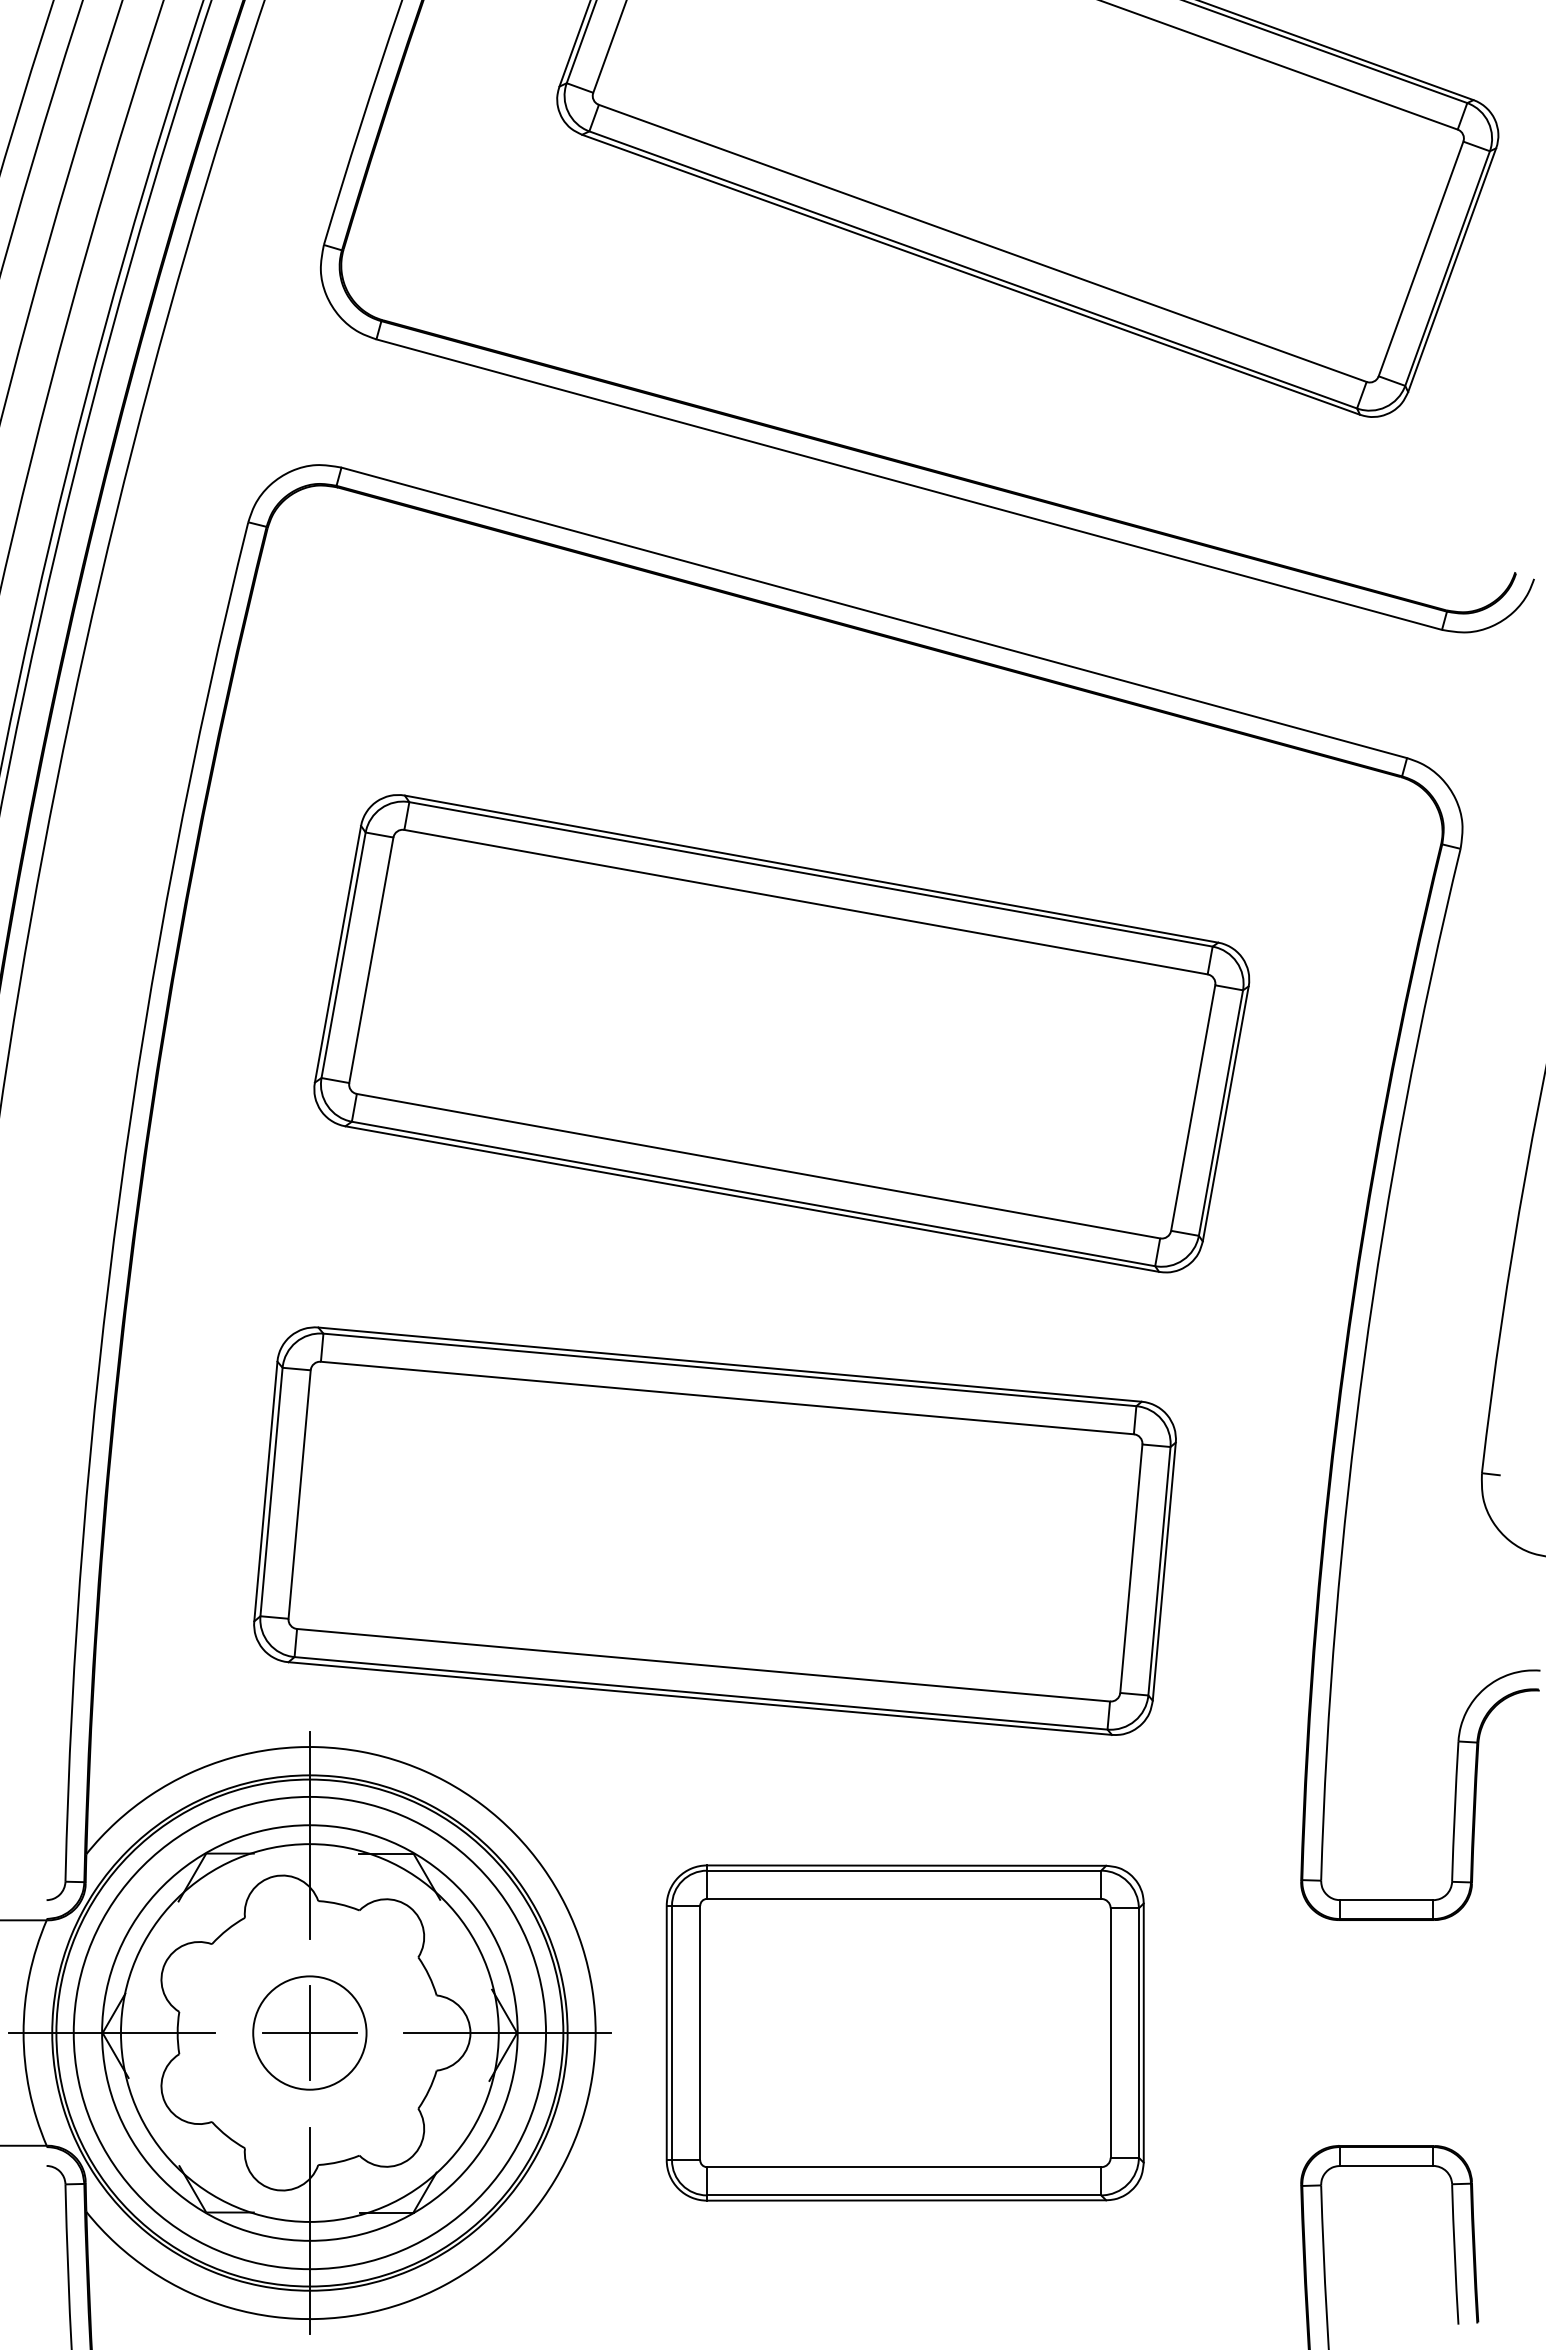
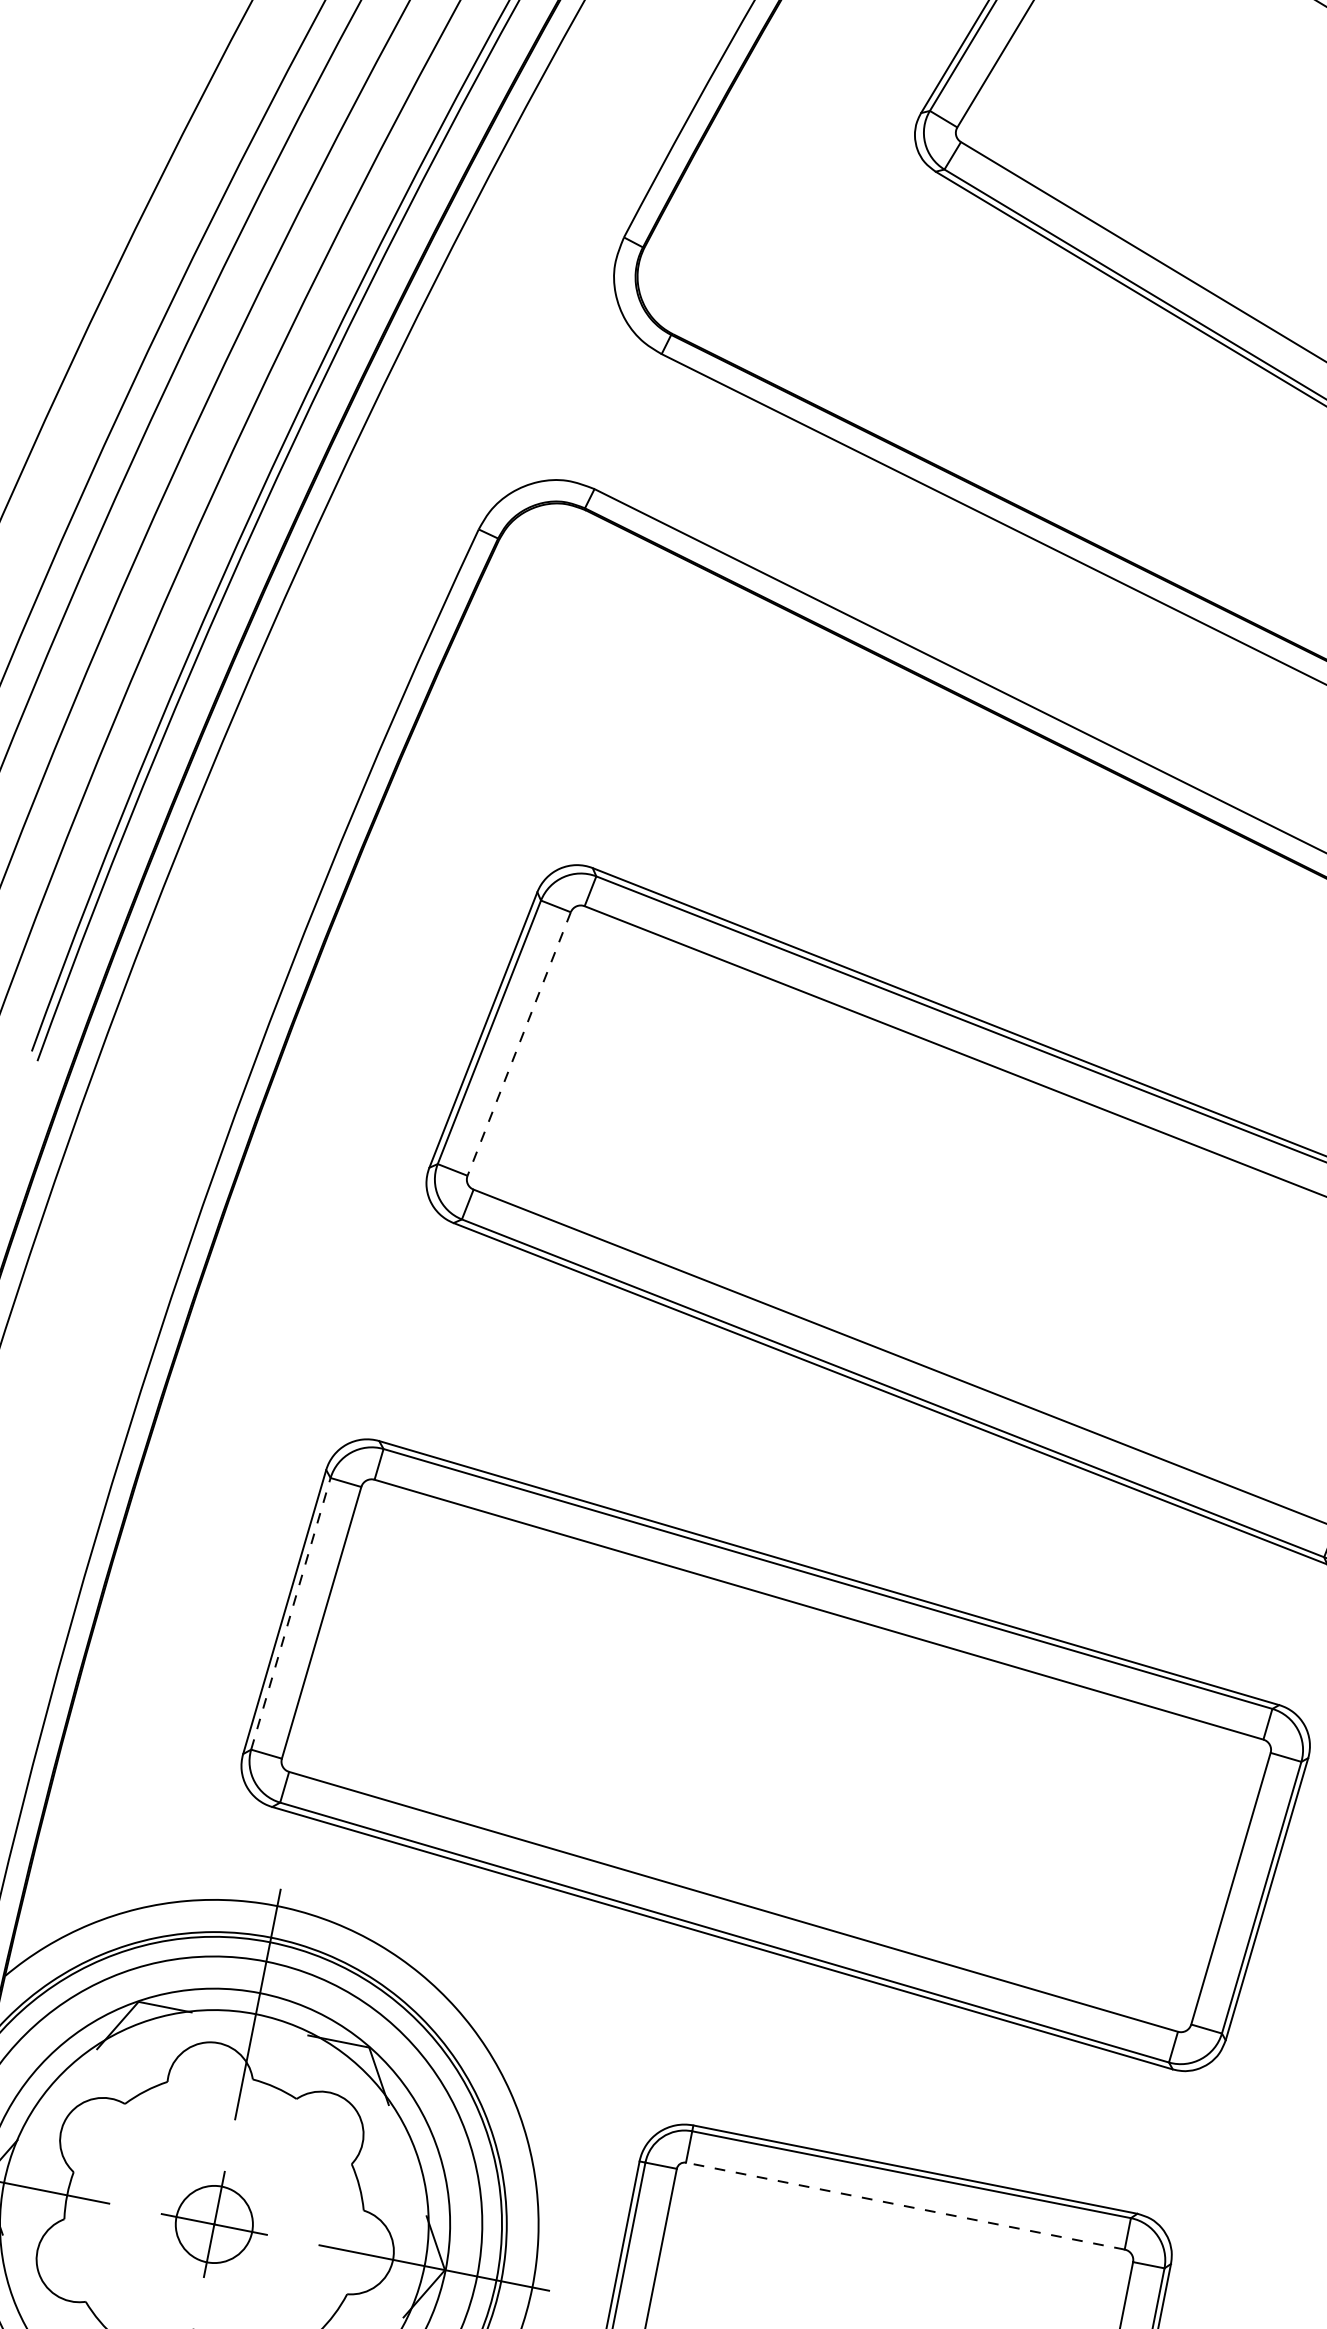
line: (371, 960) -> (519, 1044), solid -> dashed
line: (271, 1492) -> (290, 1614), solid -> dashed
line: (903, 1898) -> (904, 2205), solid -> dashed
circle: (309, 2032) -> (214, 2223), size x0.6

